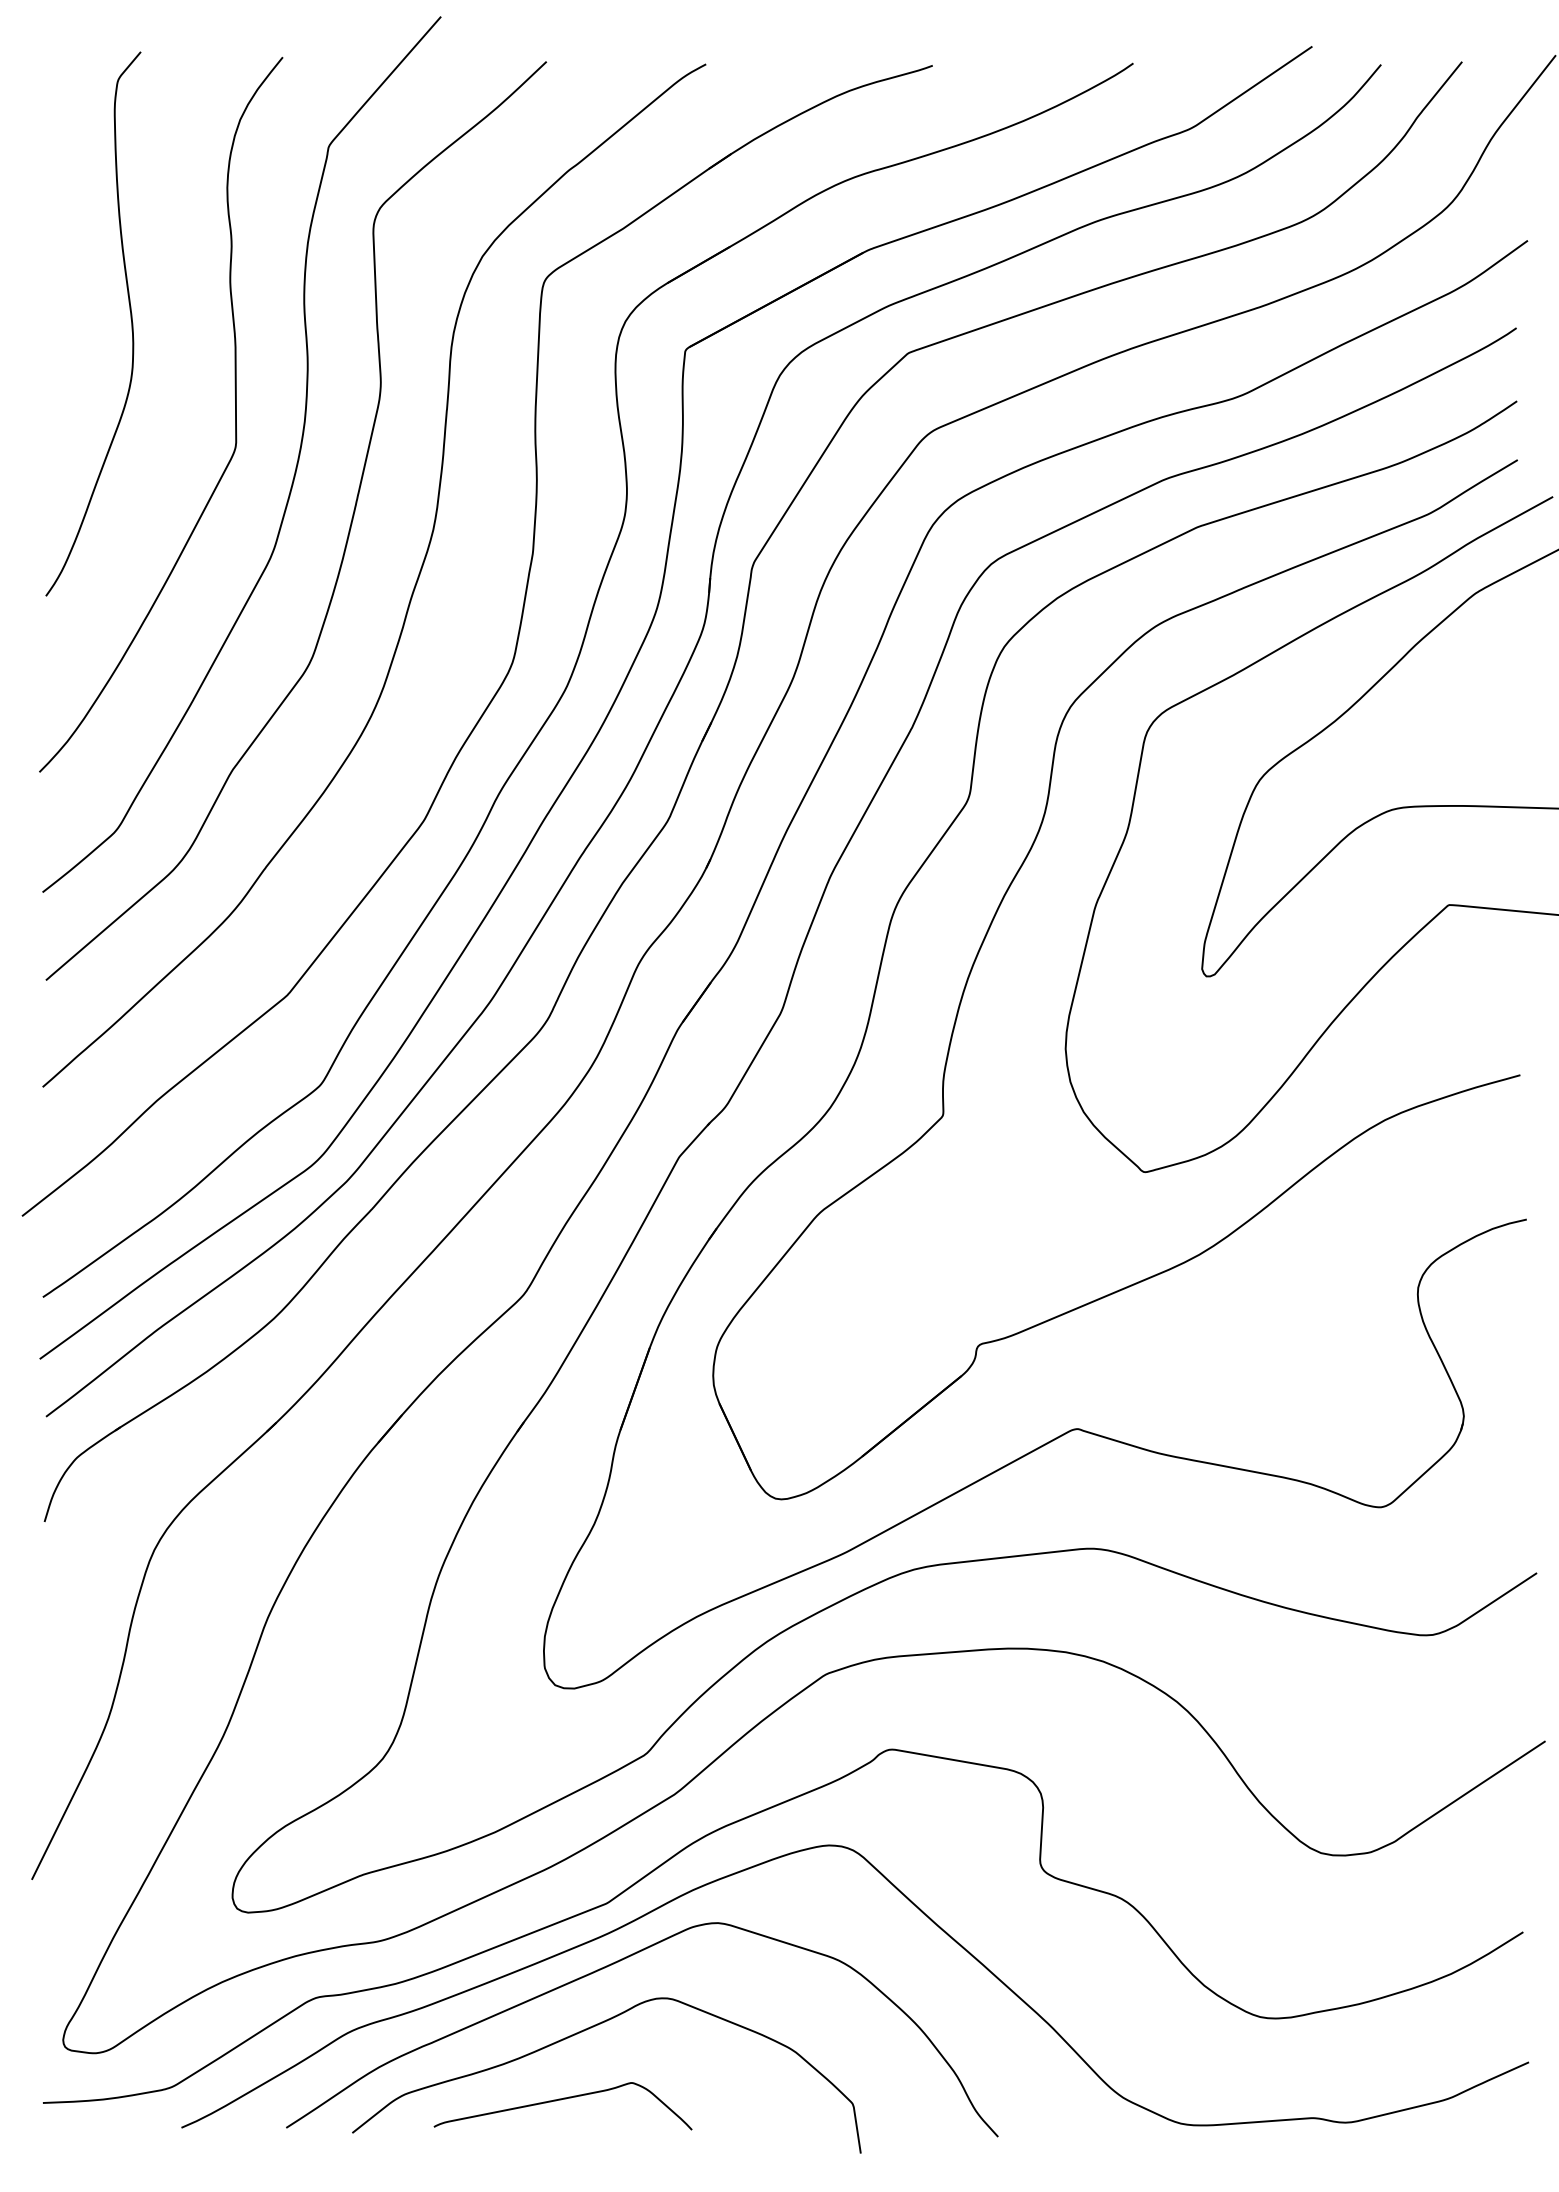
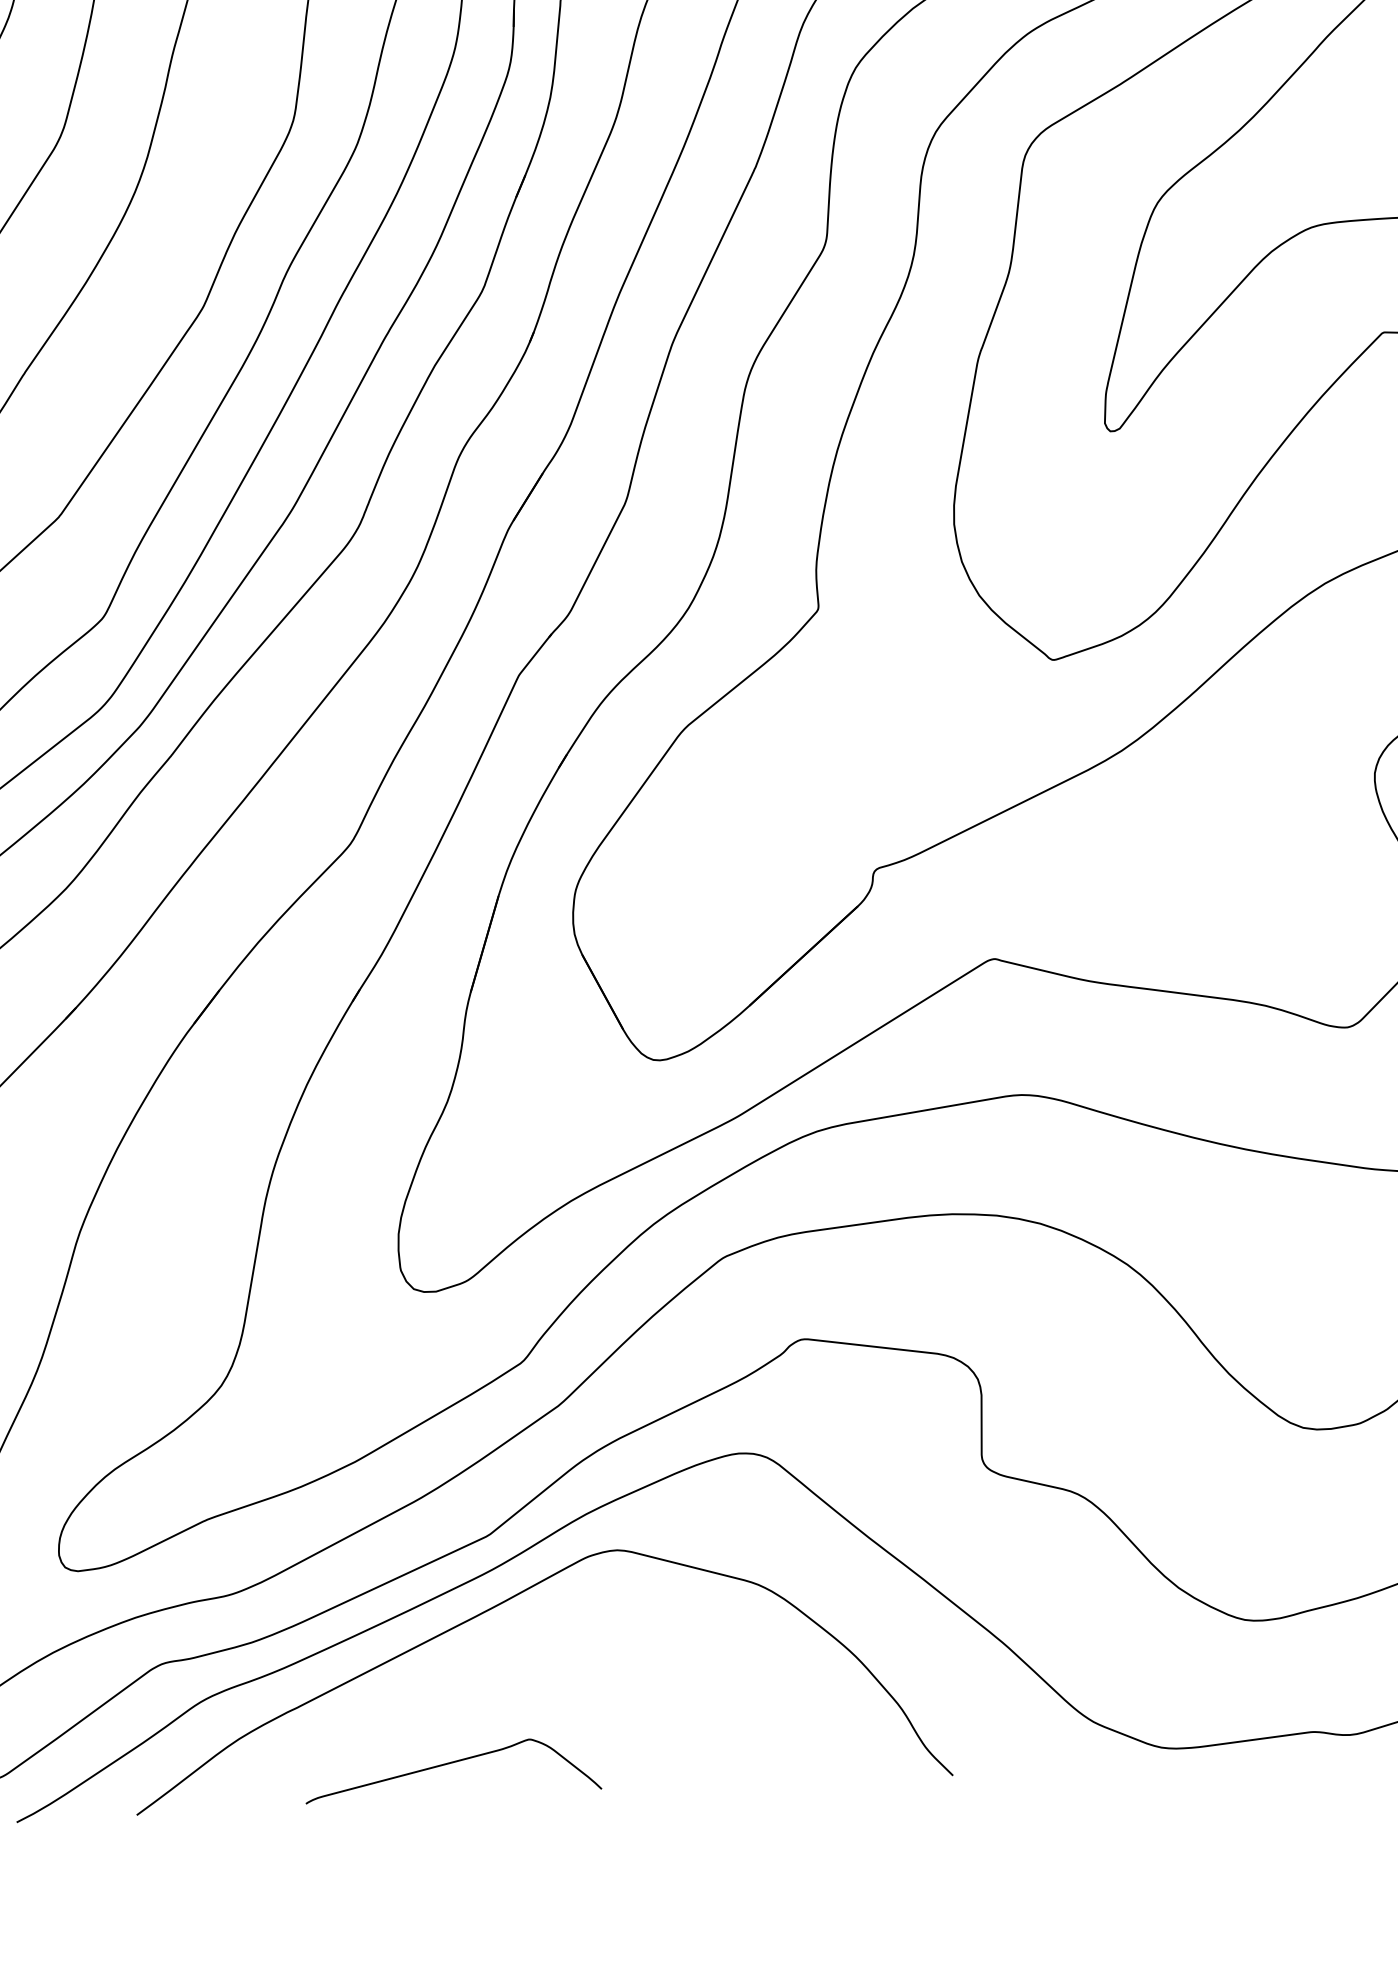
curve: (584, 2031) -> (471, 1683), removed

